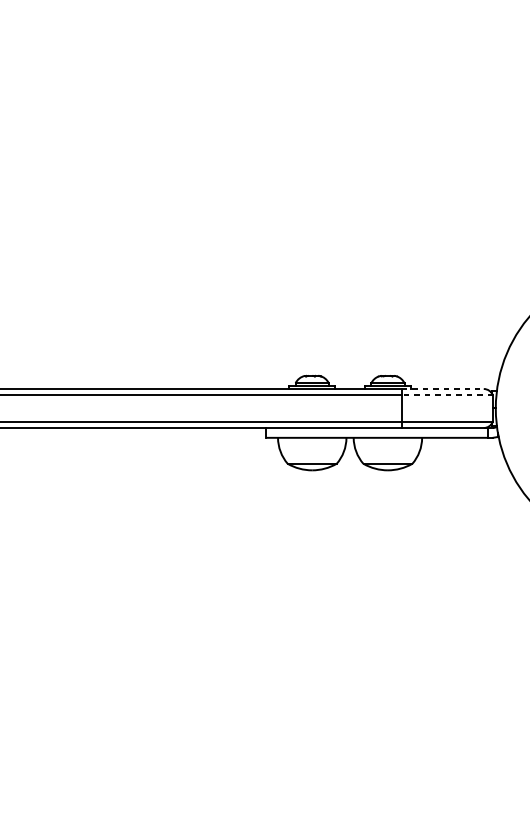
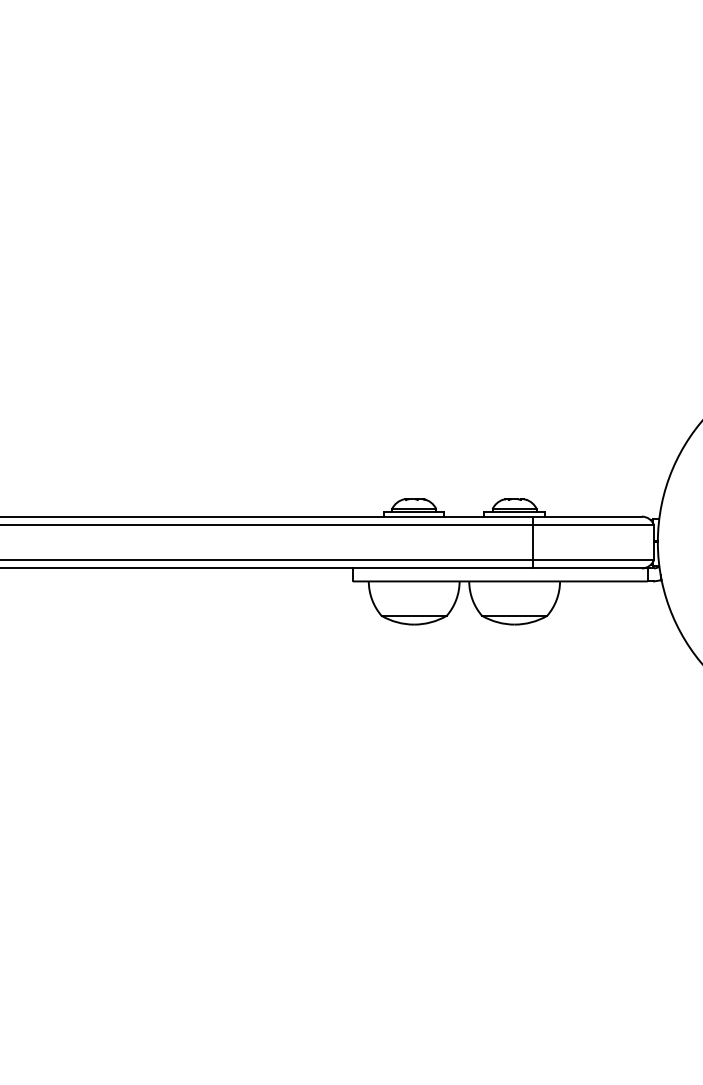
line: (442, 388) -> (587, 516), dashed -> solid
line: (447, 395) -> (593, 525), dashed -> solid

